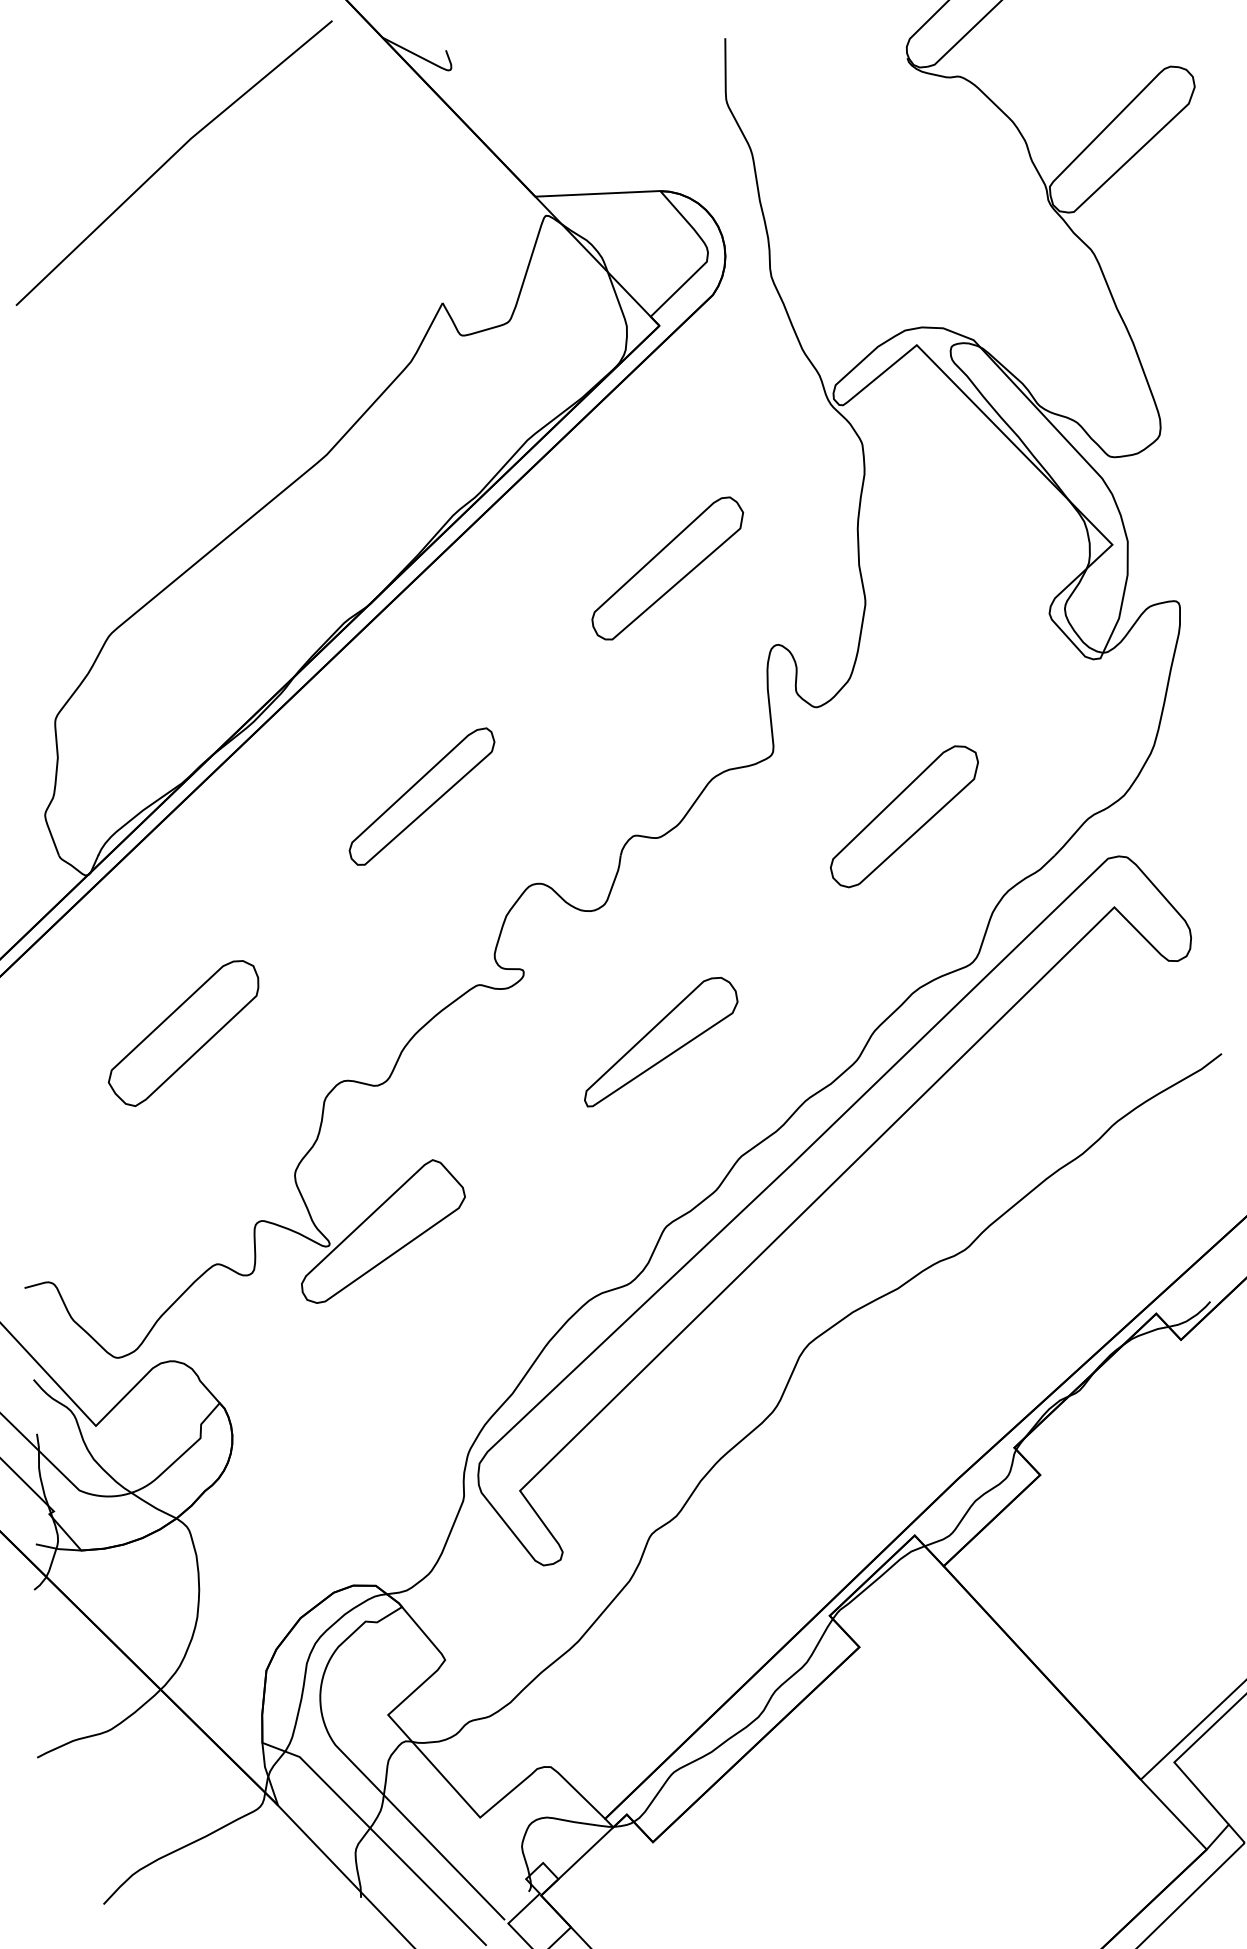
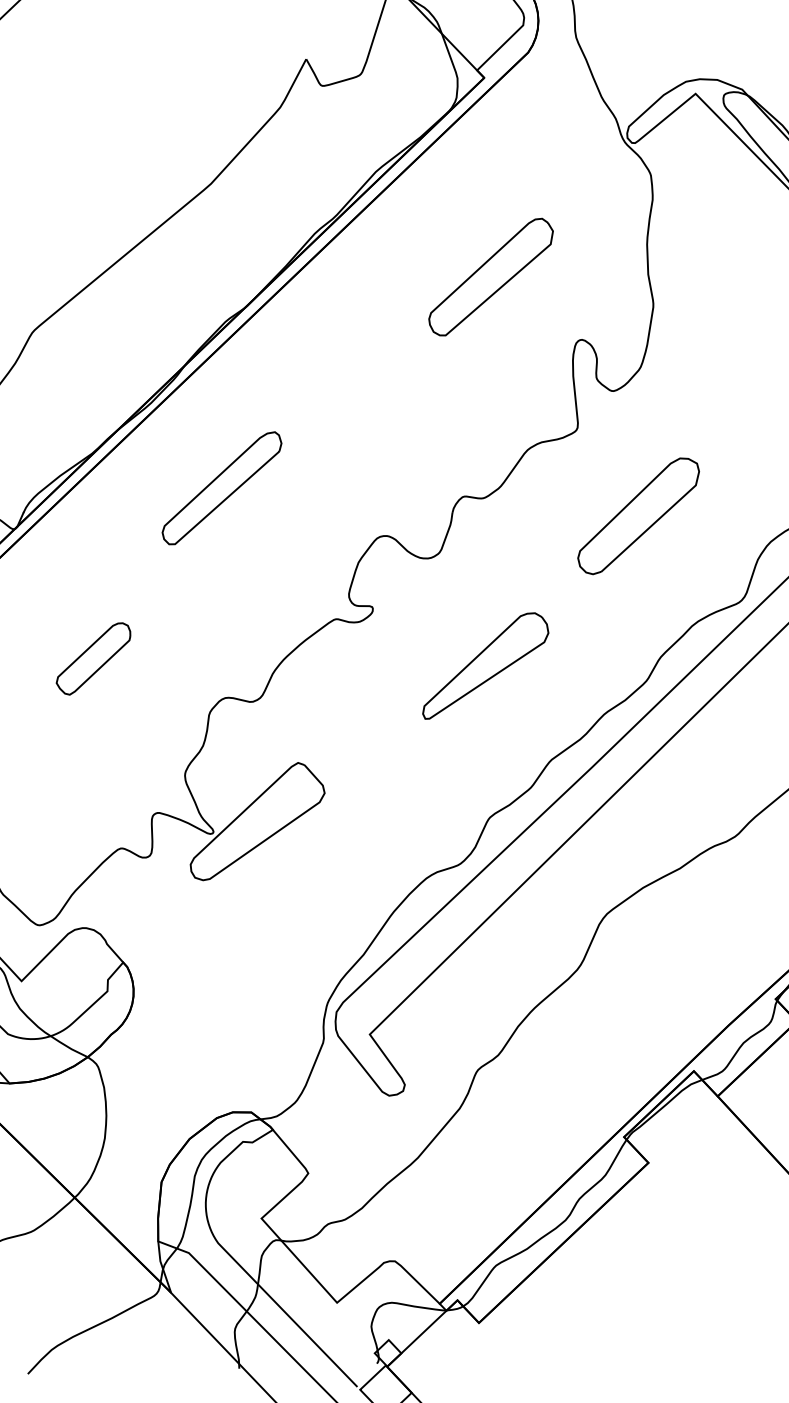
part: (421, 796) -> (221, 488), moved
part: (903, 816) -> (637, 516), moved
part: (183, 1033) -> (93, 658), size x0.6

